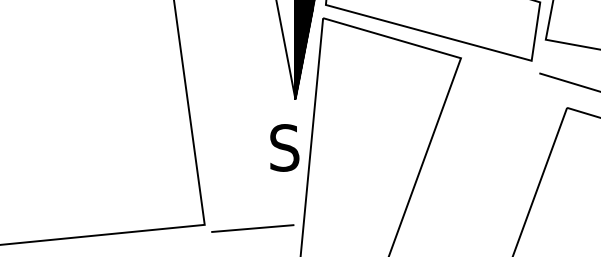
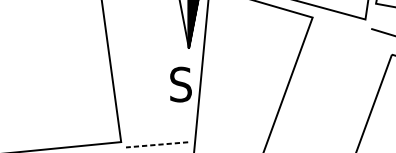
line: (252, 228) -> (156, 144), solid -> dashed

